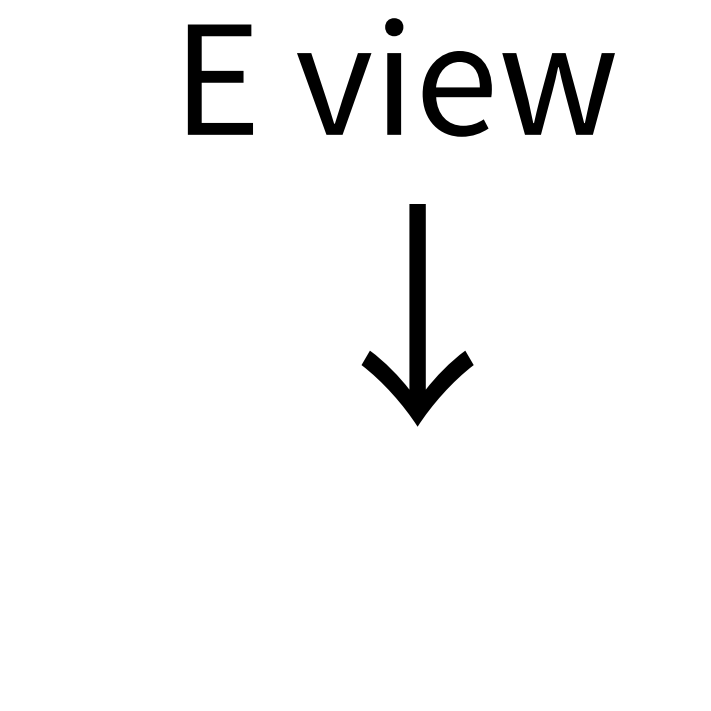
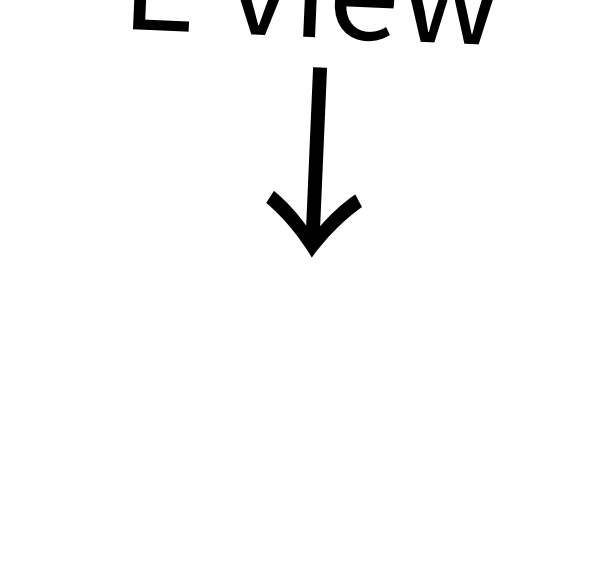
text: (417, 315) -> (315, 162), moved

